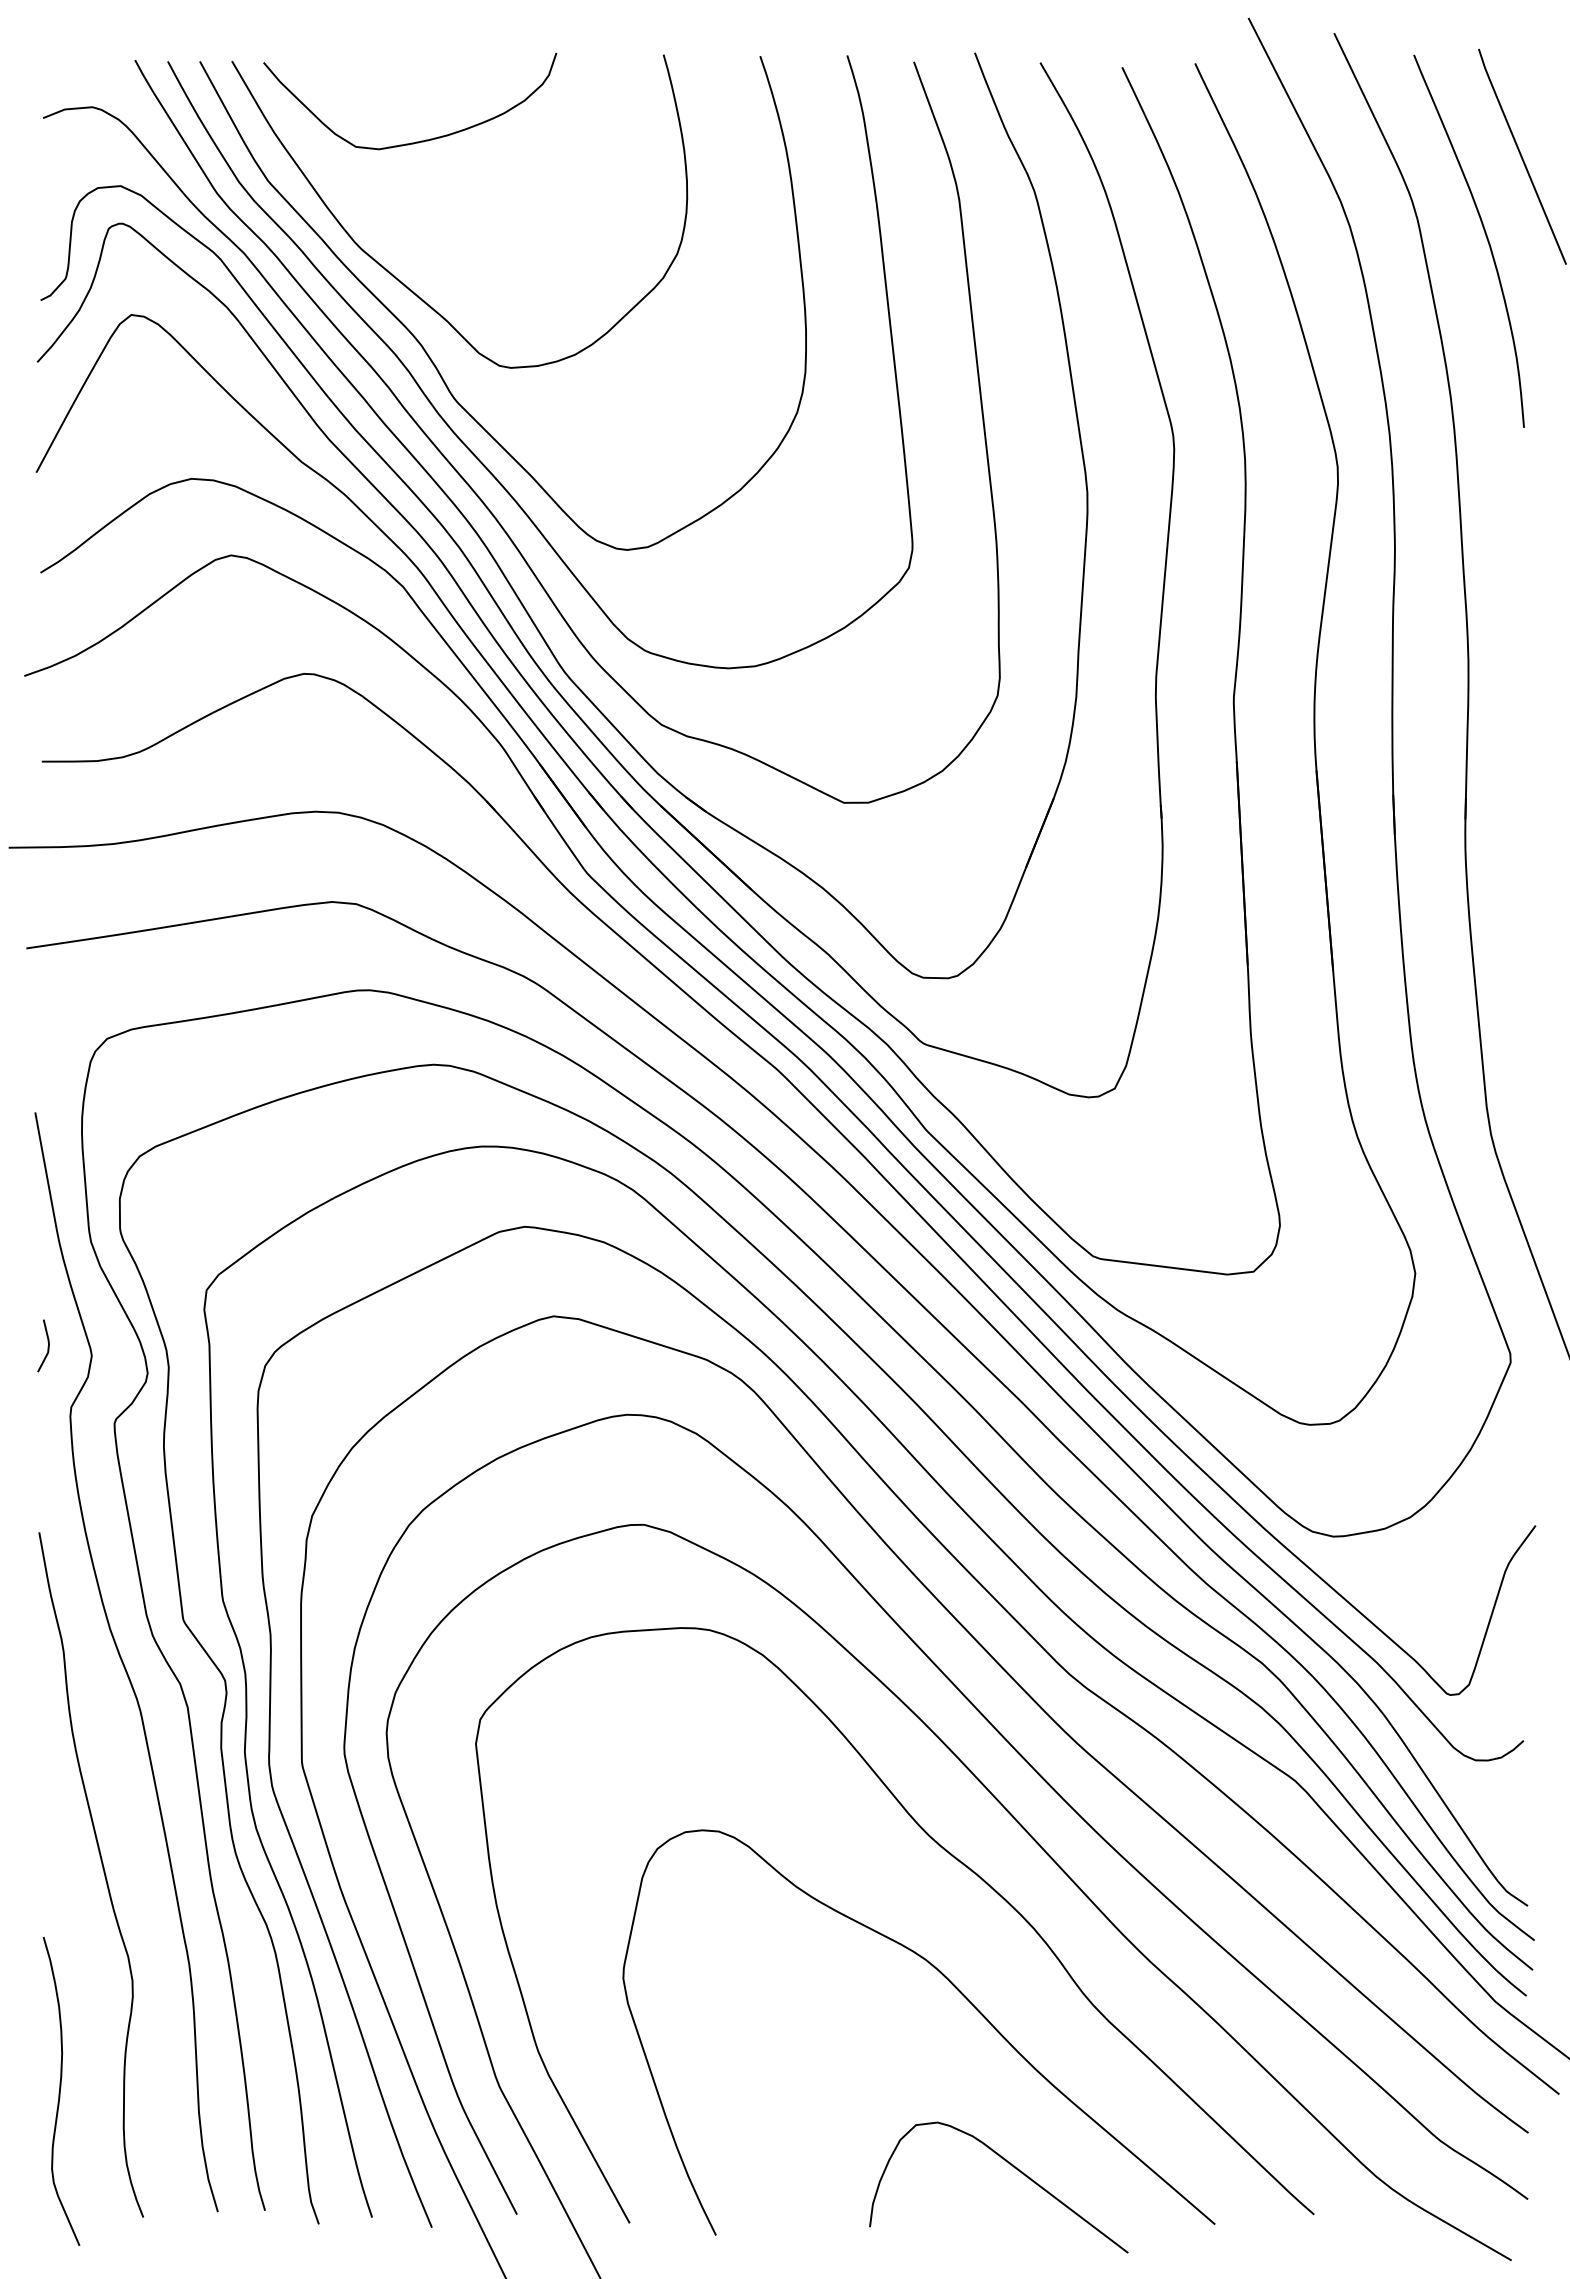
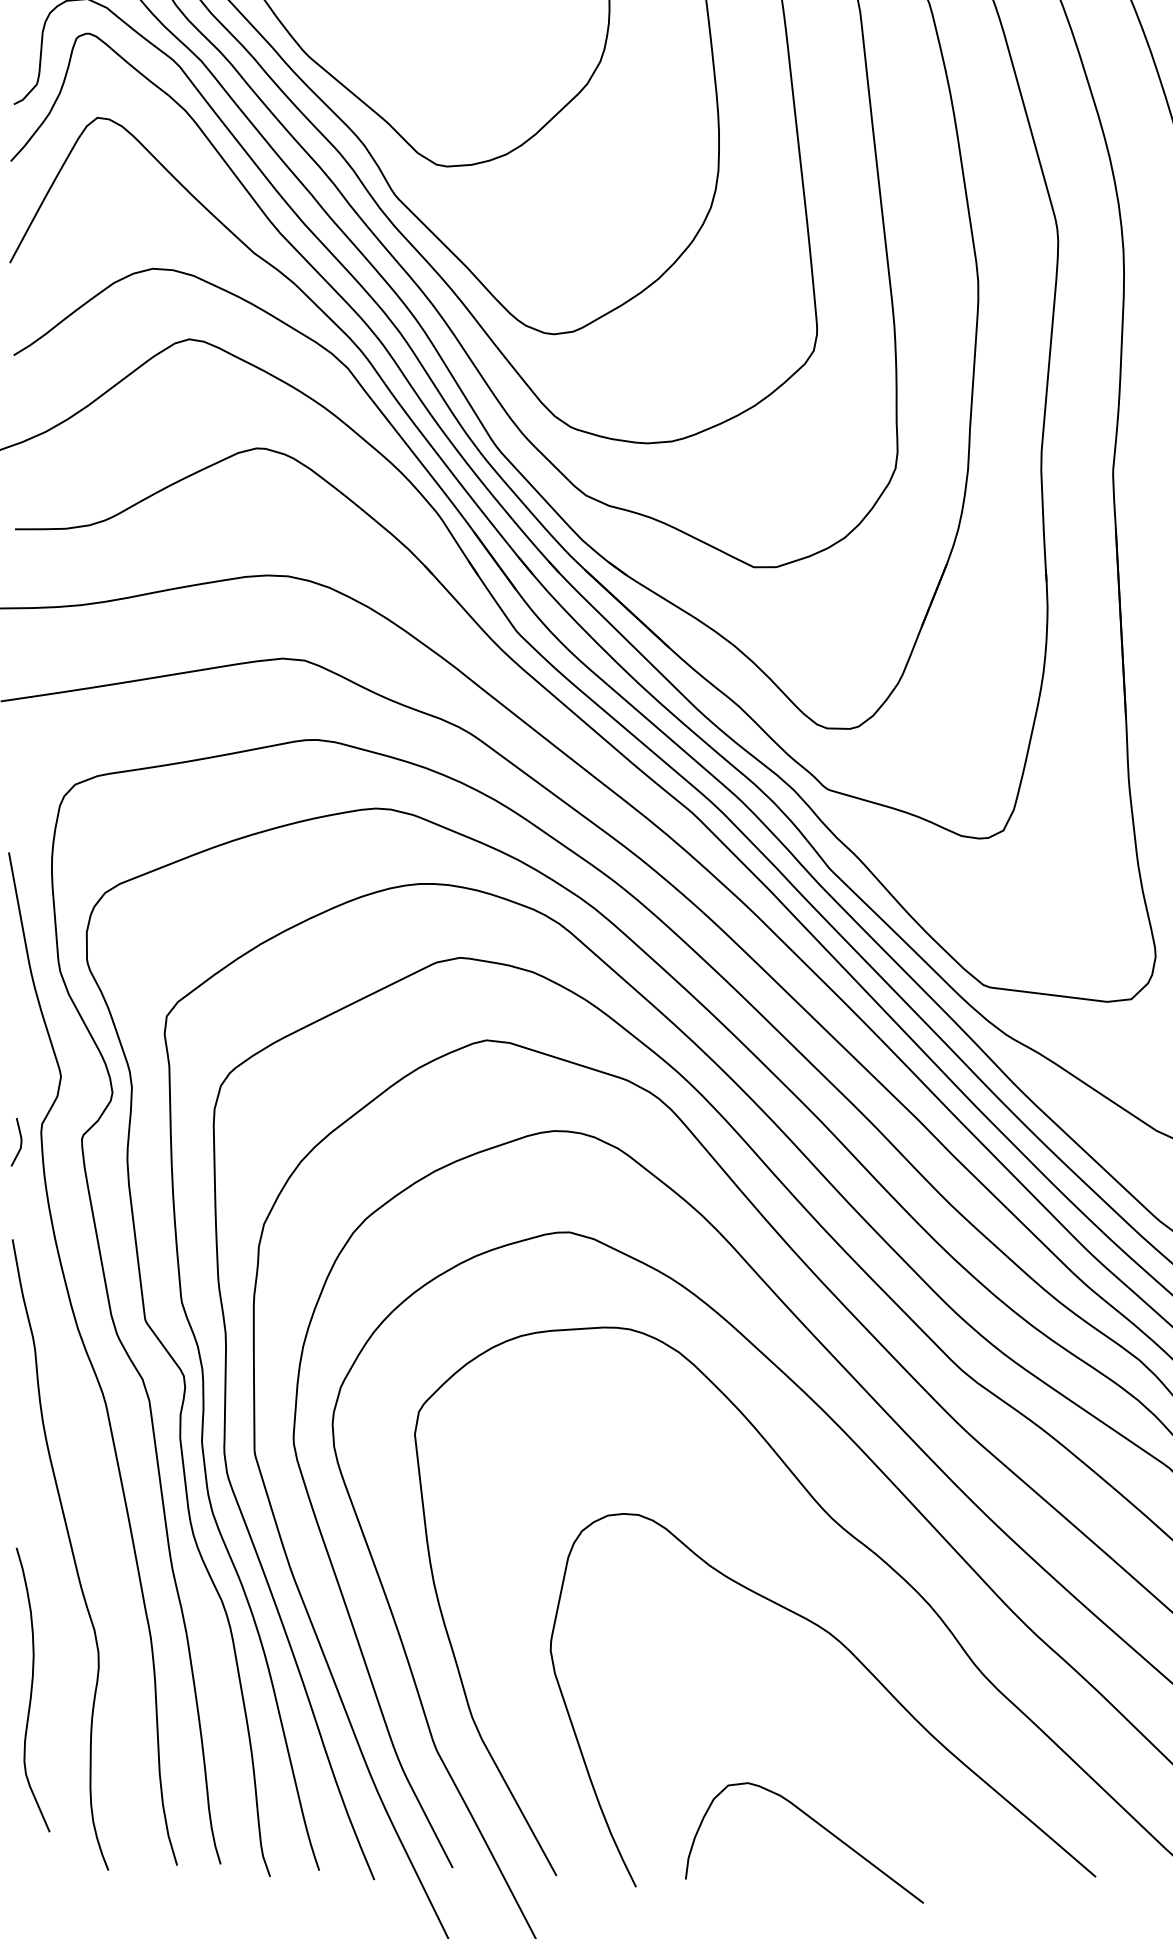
line: (47, 1346) -> (20, 1142), moved
curve: (60, 2091) -> (32, 1690), moved
curve: (1014, 2168) -> (818, 1825), moved

